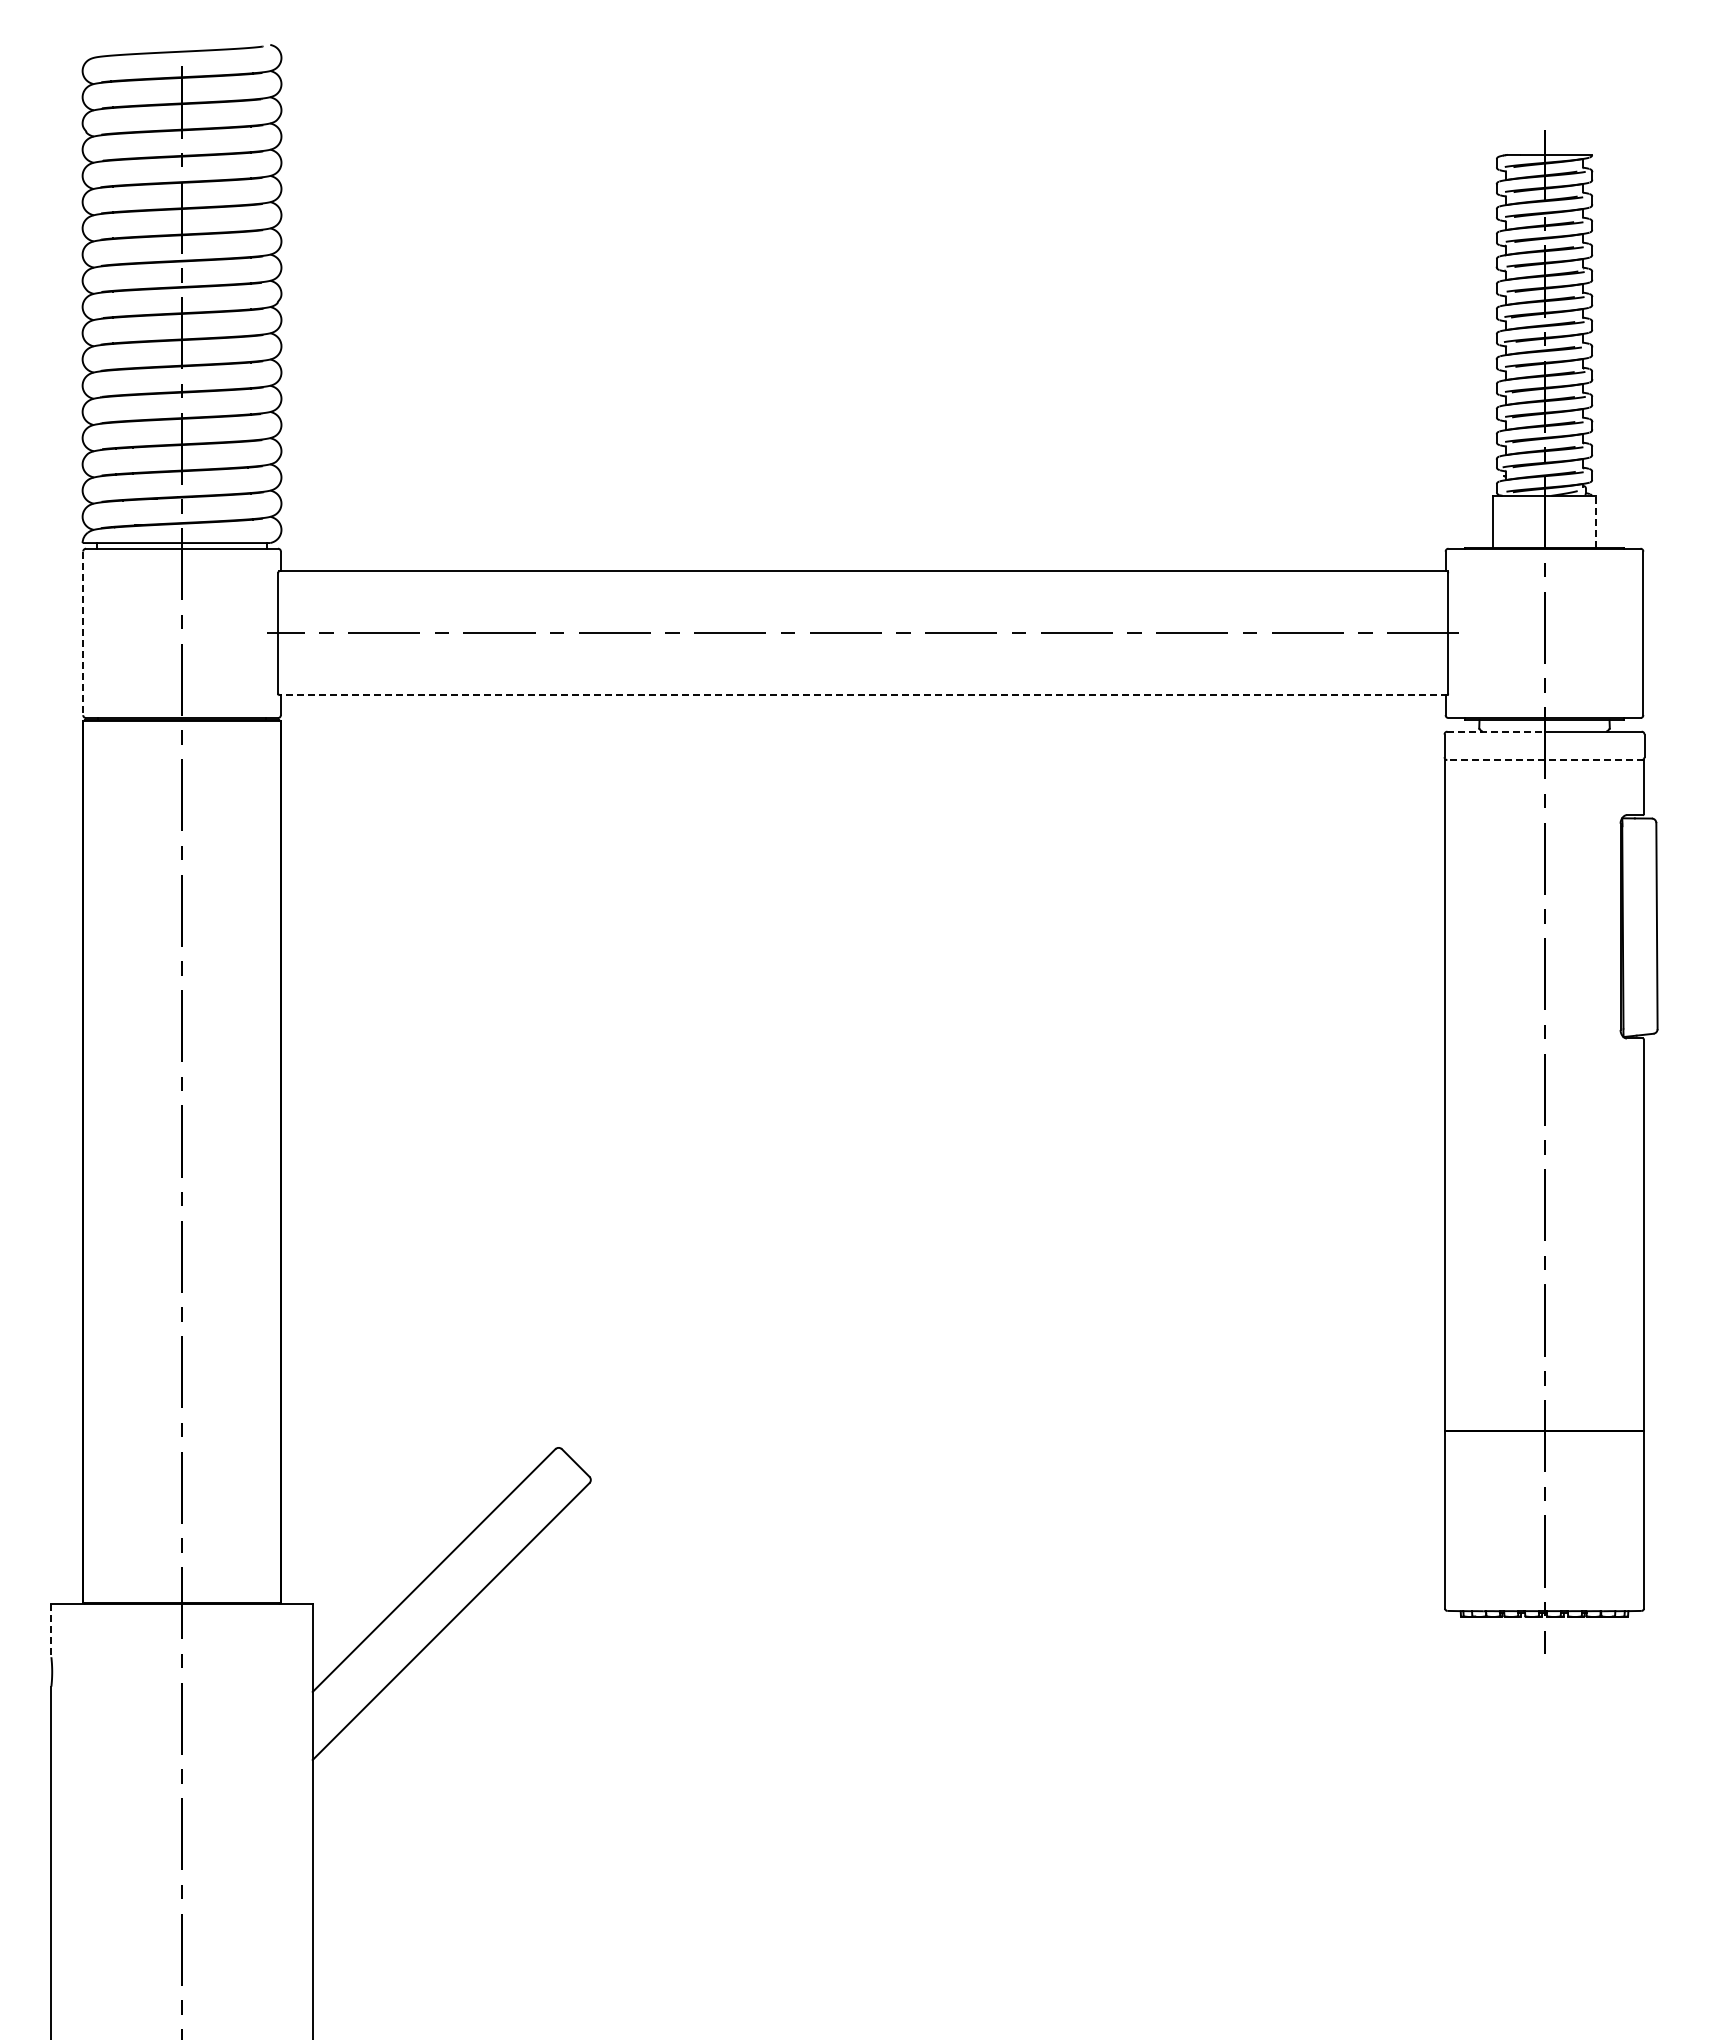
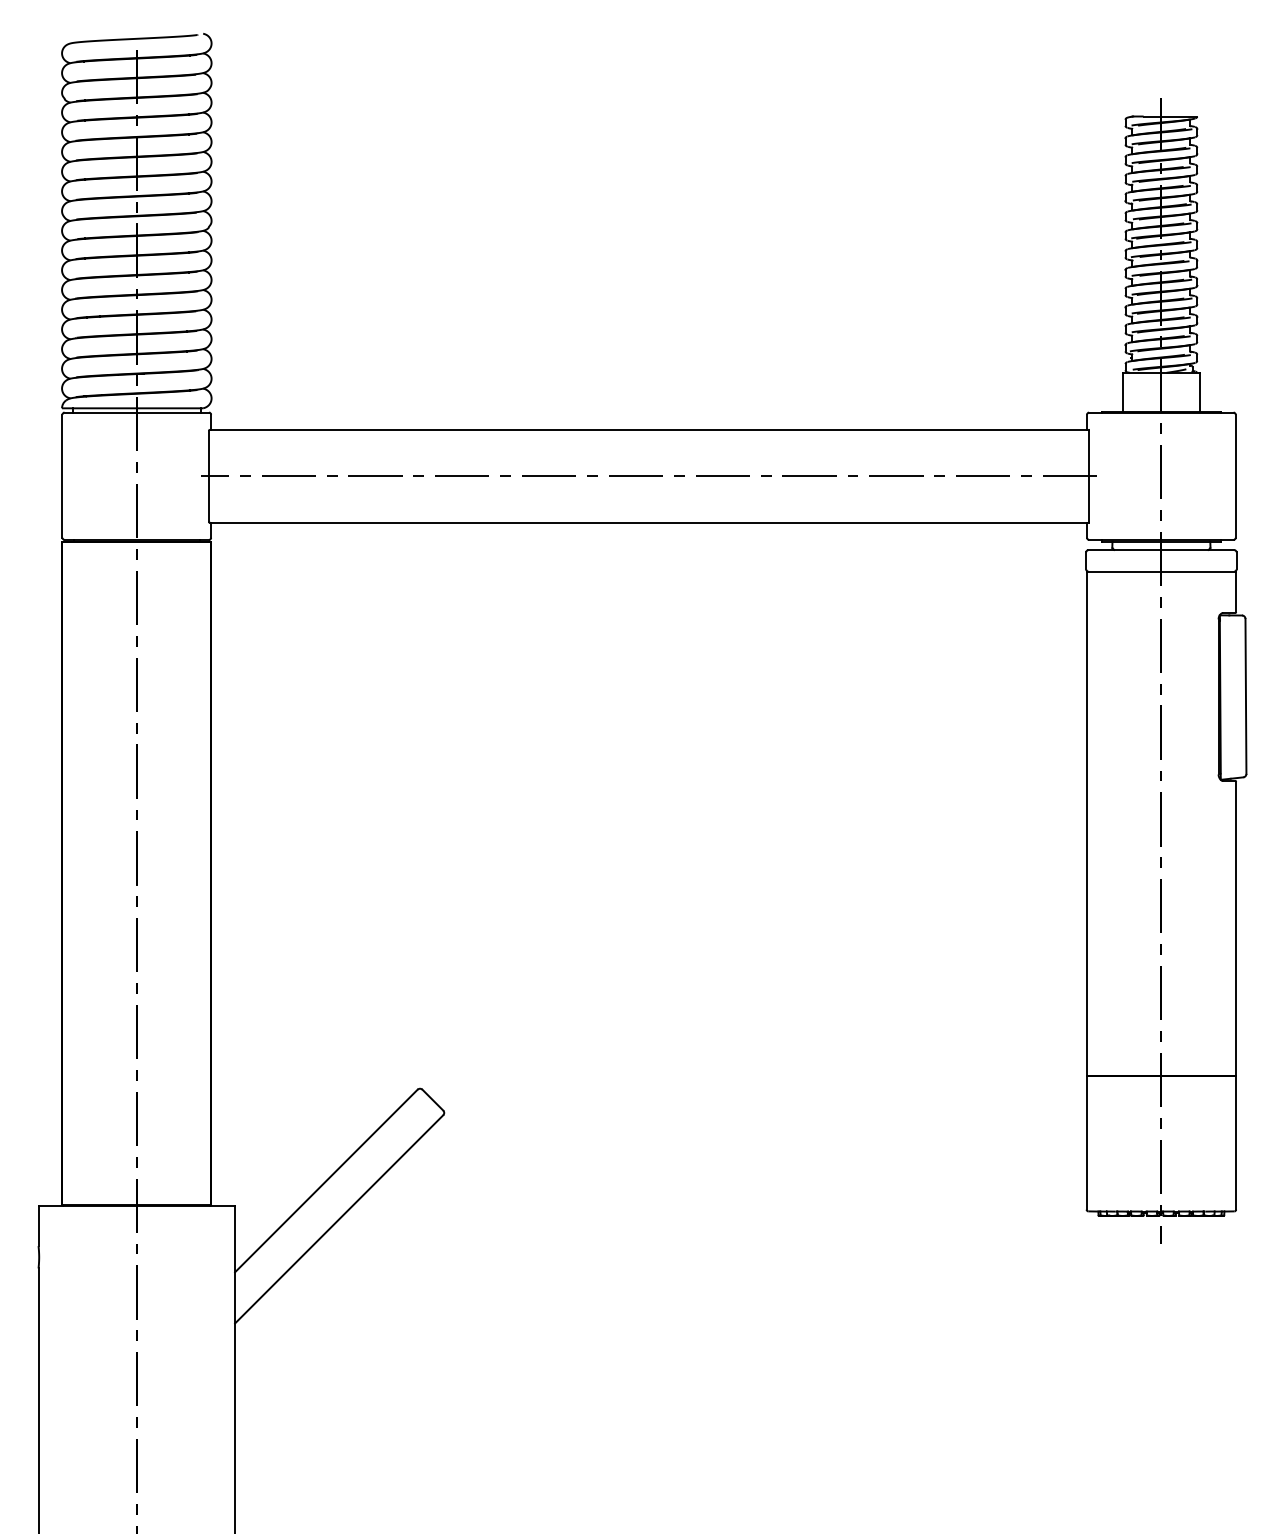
line: (1595, 521) -> (1199, 392), dashed -> solid
line: (83, 633) -> (62, 476), dashed -> solid
line: (862, 695) -> (648, 522), dashed -> solid
line: (1495, 731) -> (1124, 550), dashed -> solid
line: (1544, 760) -> (1161, 571), dashed -> solid
line: (51, 1630) -> (38, 1226), dashed -> solid

